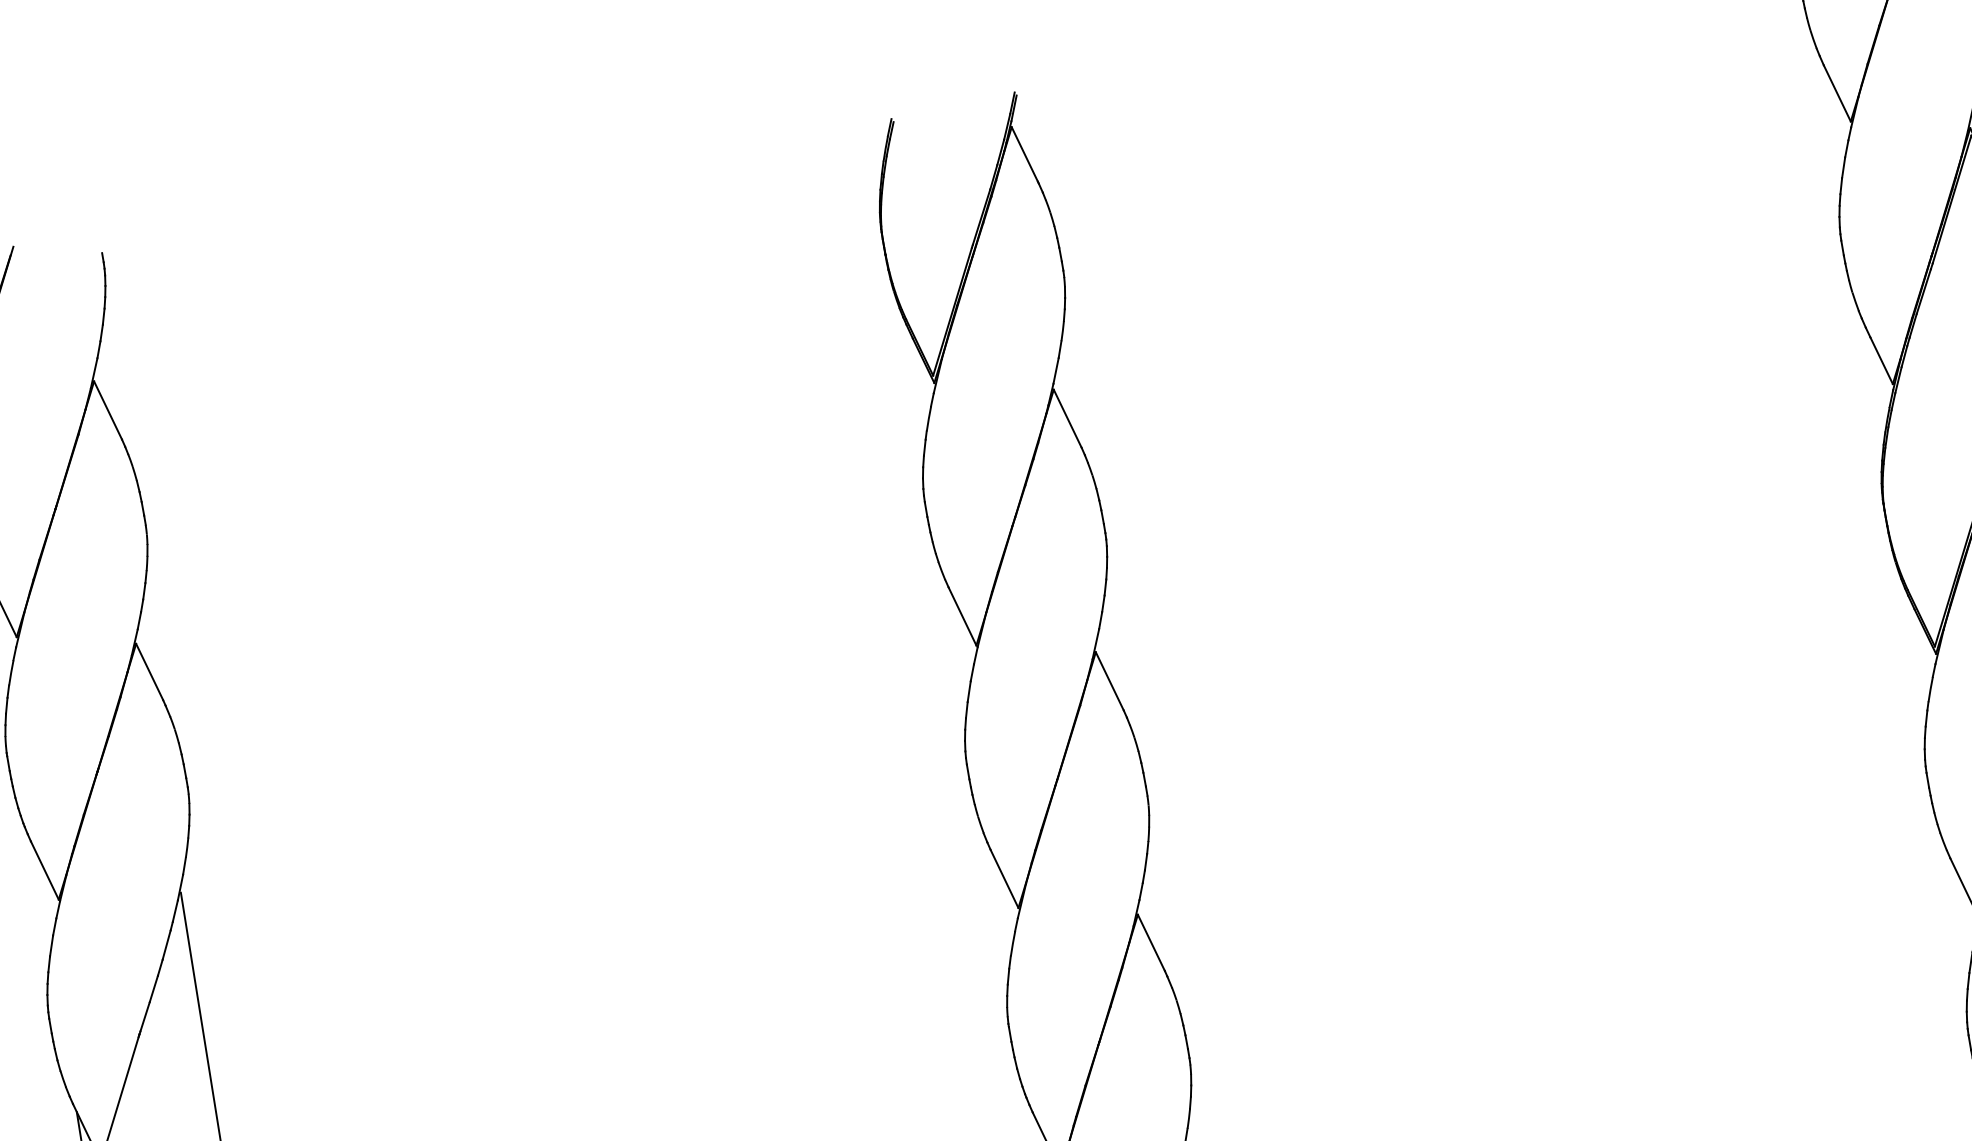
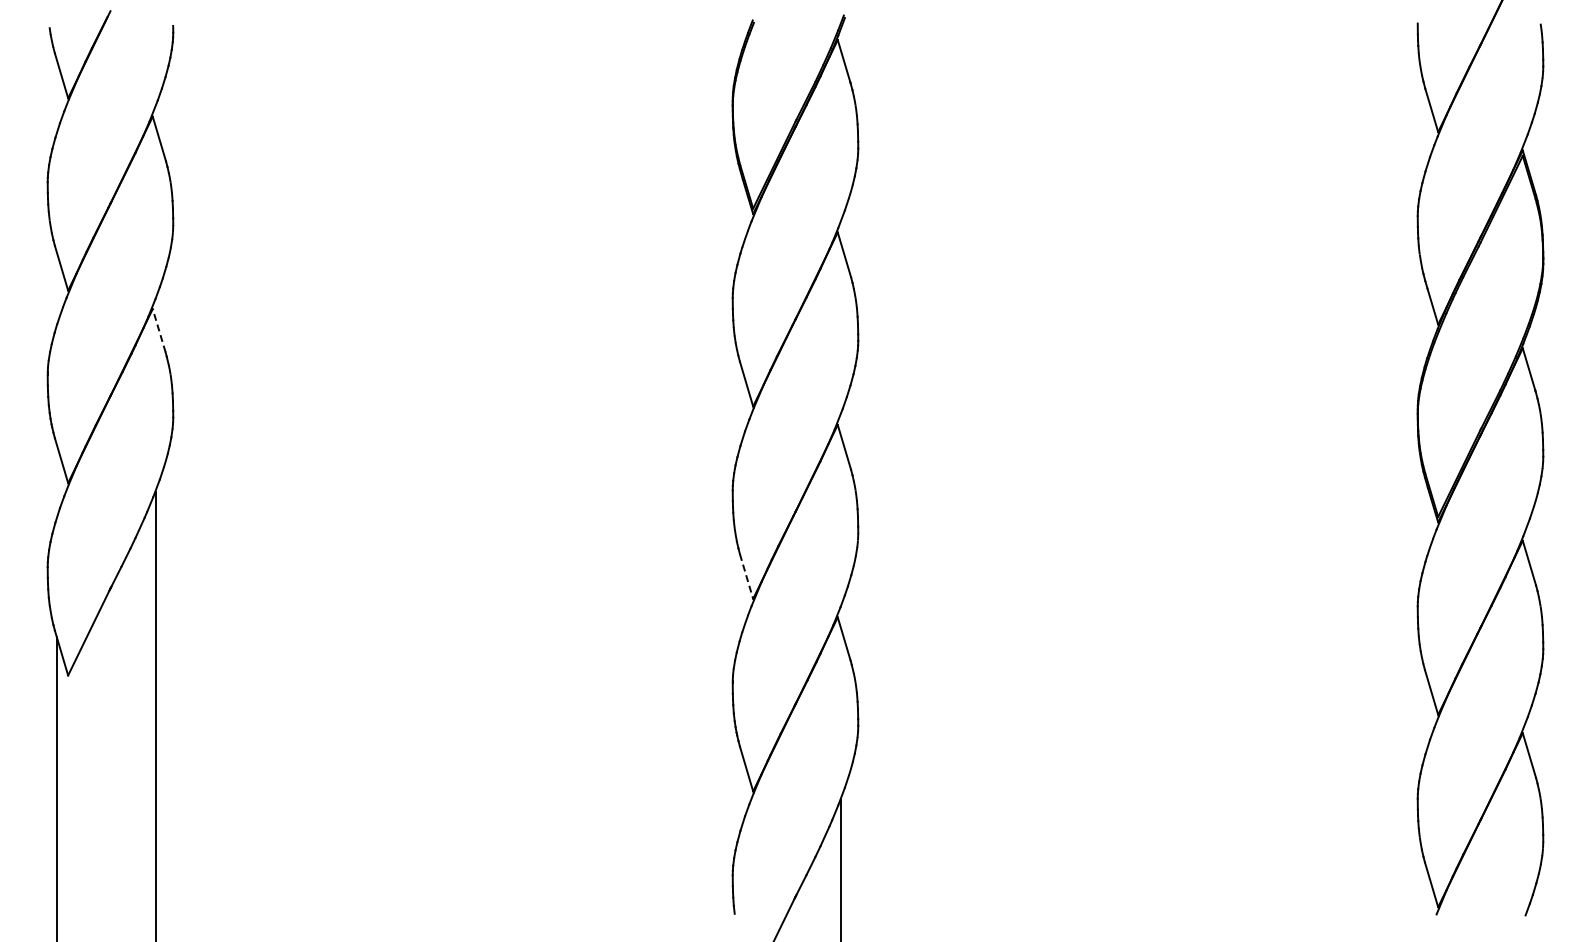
line: (150, 671) -> (159, 330), solid -> dashed
line: (1004, 880) -> (746, 577), solid -> dashed

